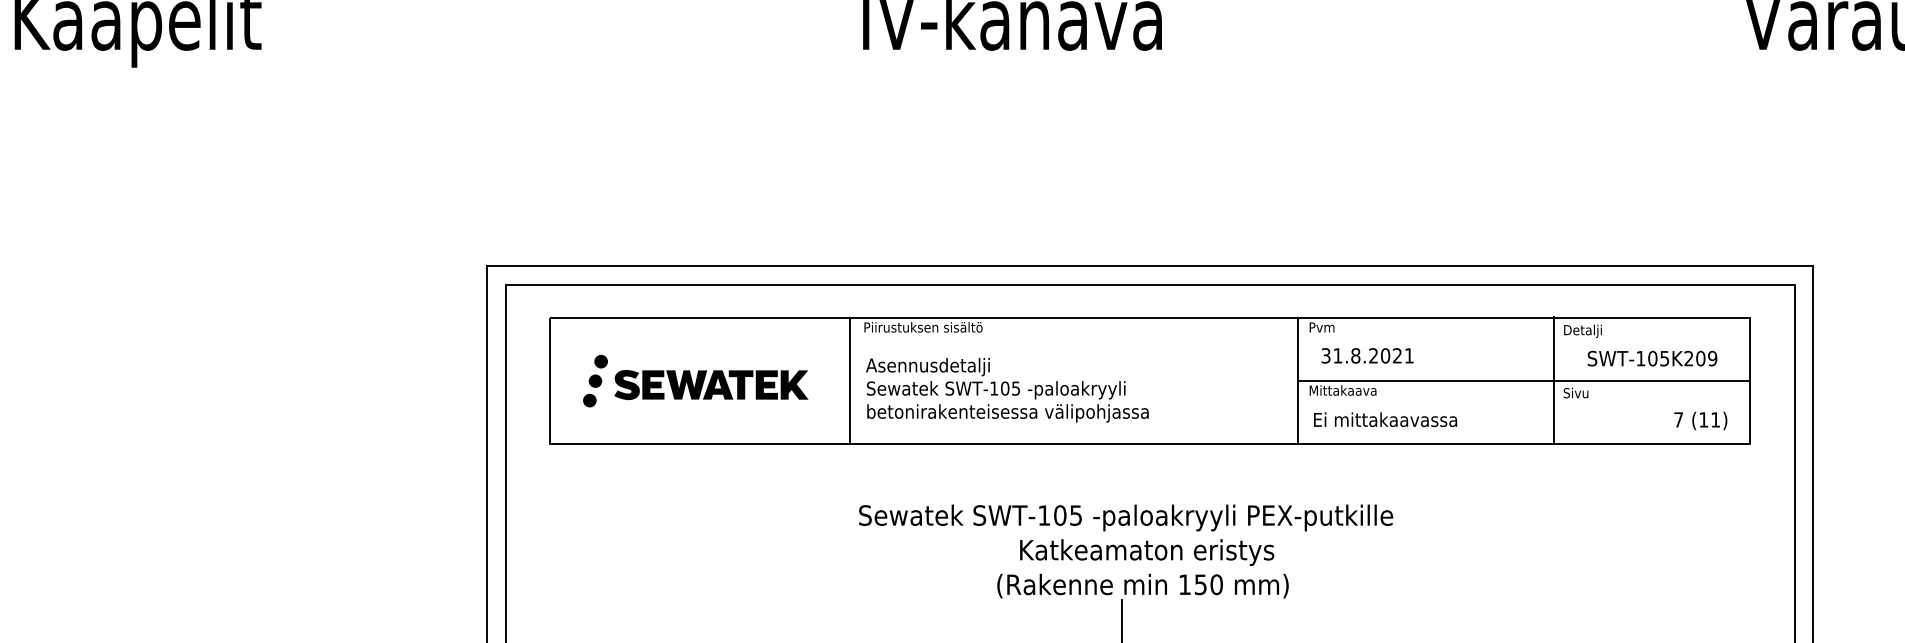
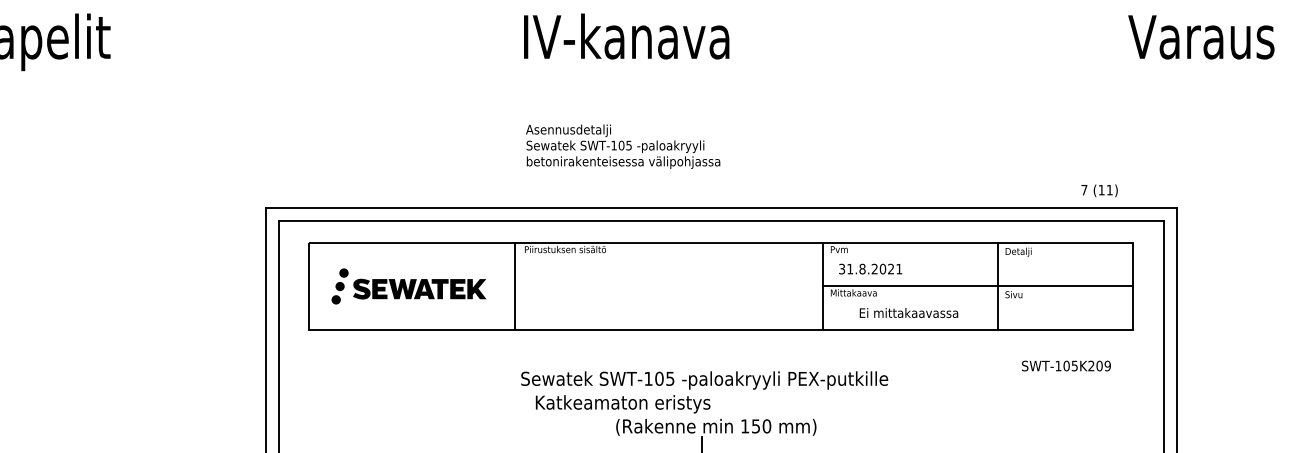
text: (1652, 357) -> (1066, 365), moved
text: (1007, 389) -> (623, 146), moved
text: (1384, 418) -> (908, 312), moved
text: (1700, 420) -> (1099, 190), moved
text: (1146, 552) -> (622, 404), moved

